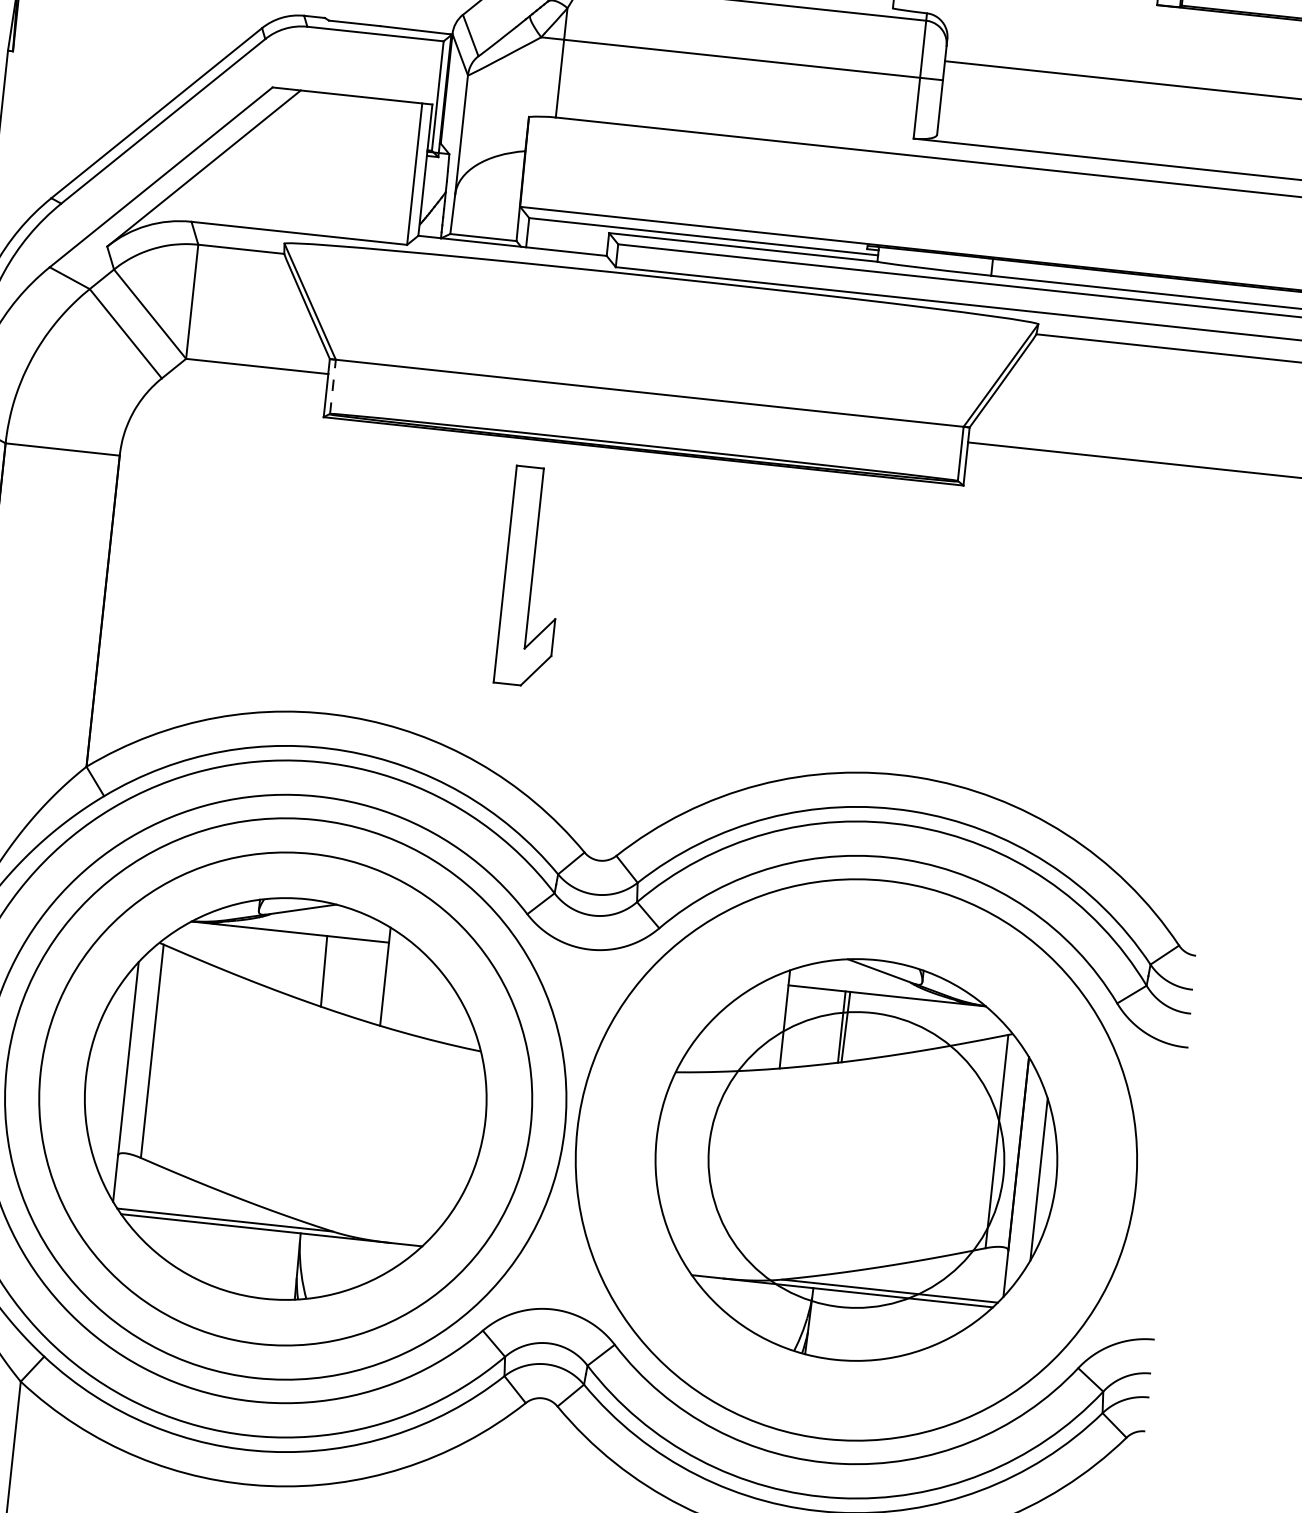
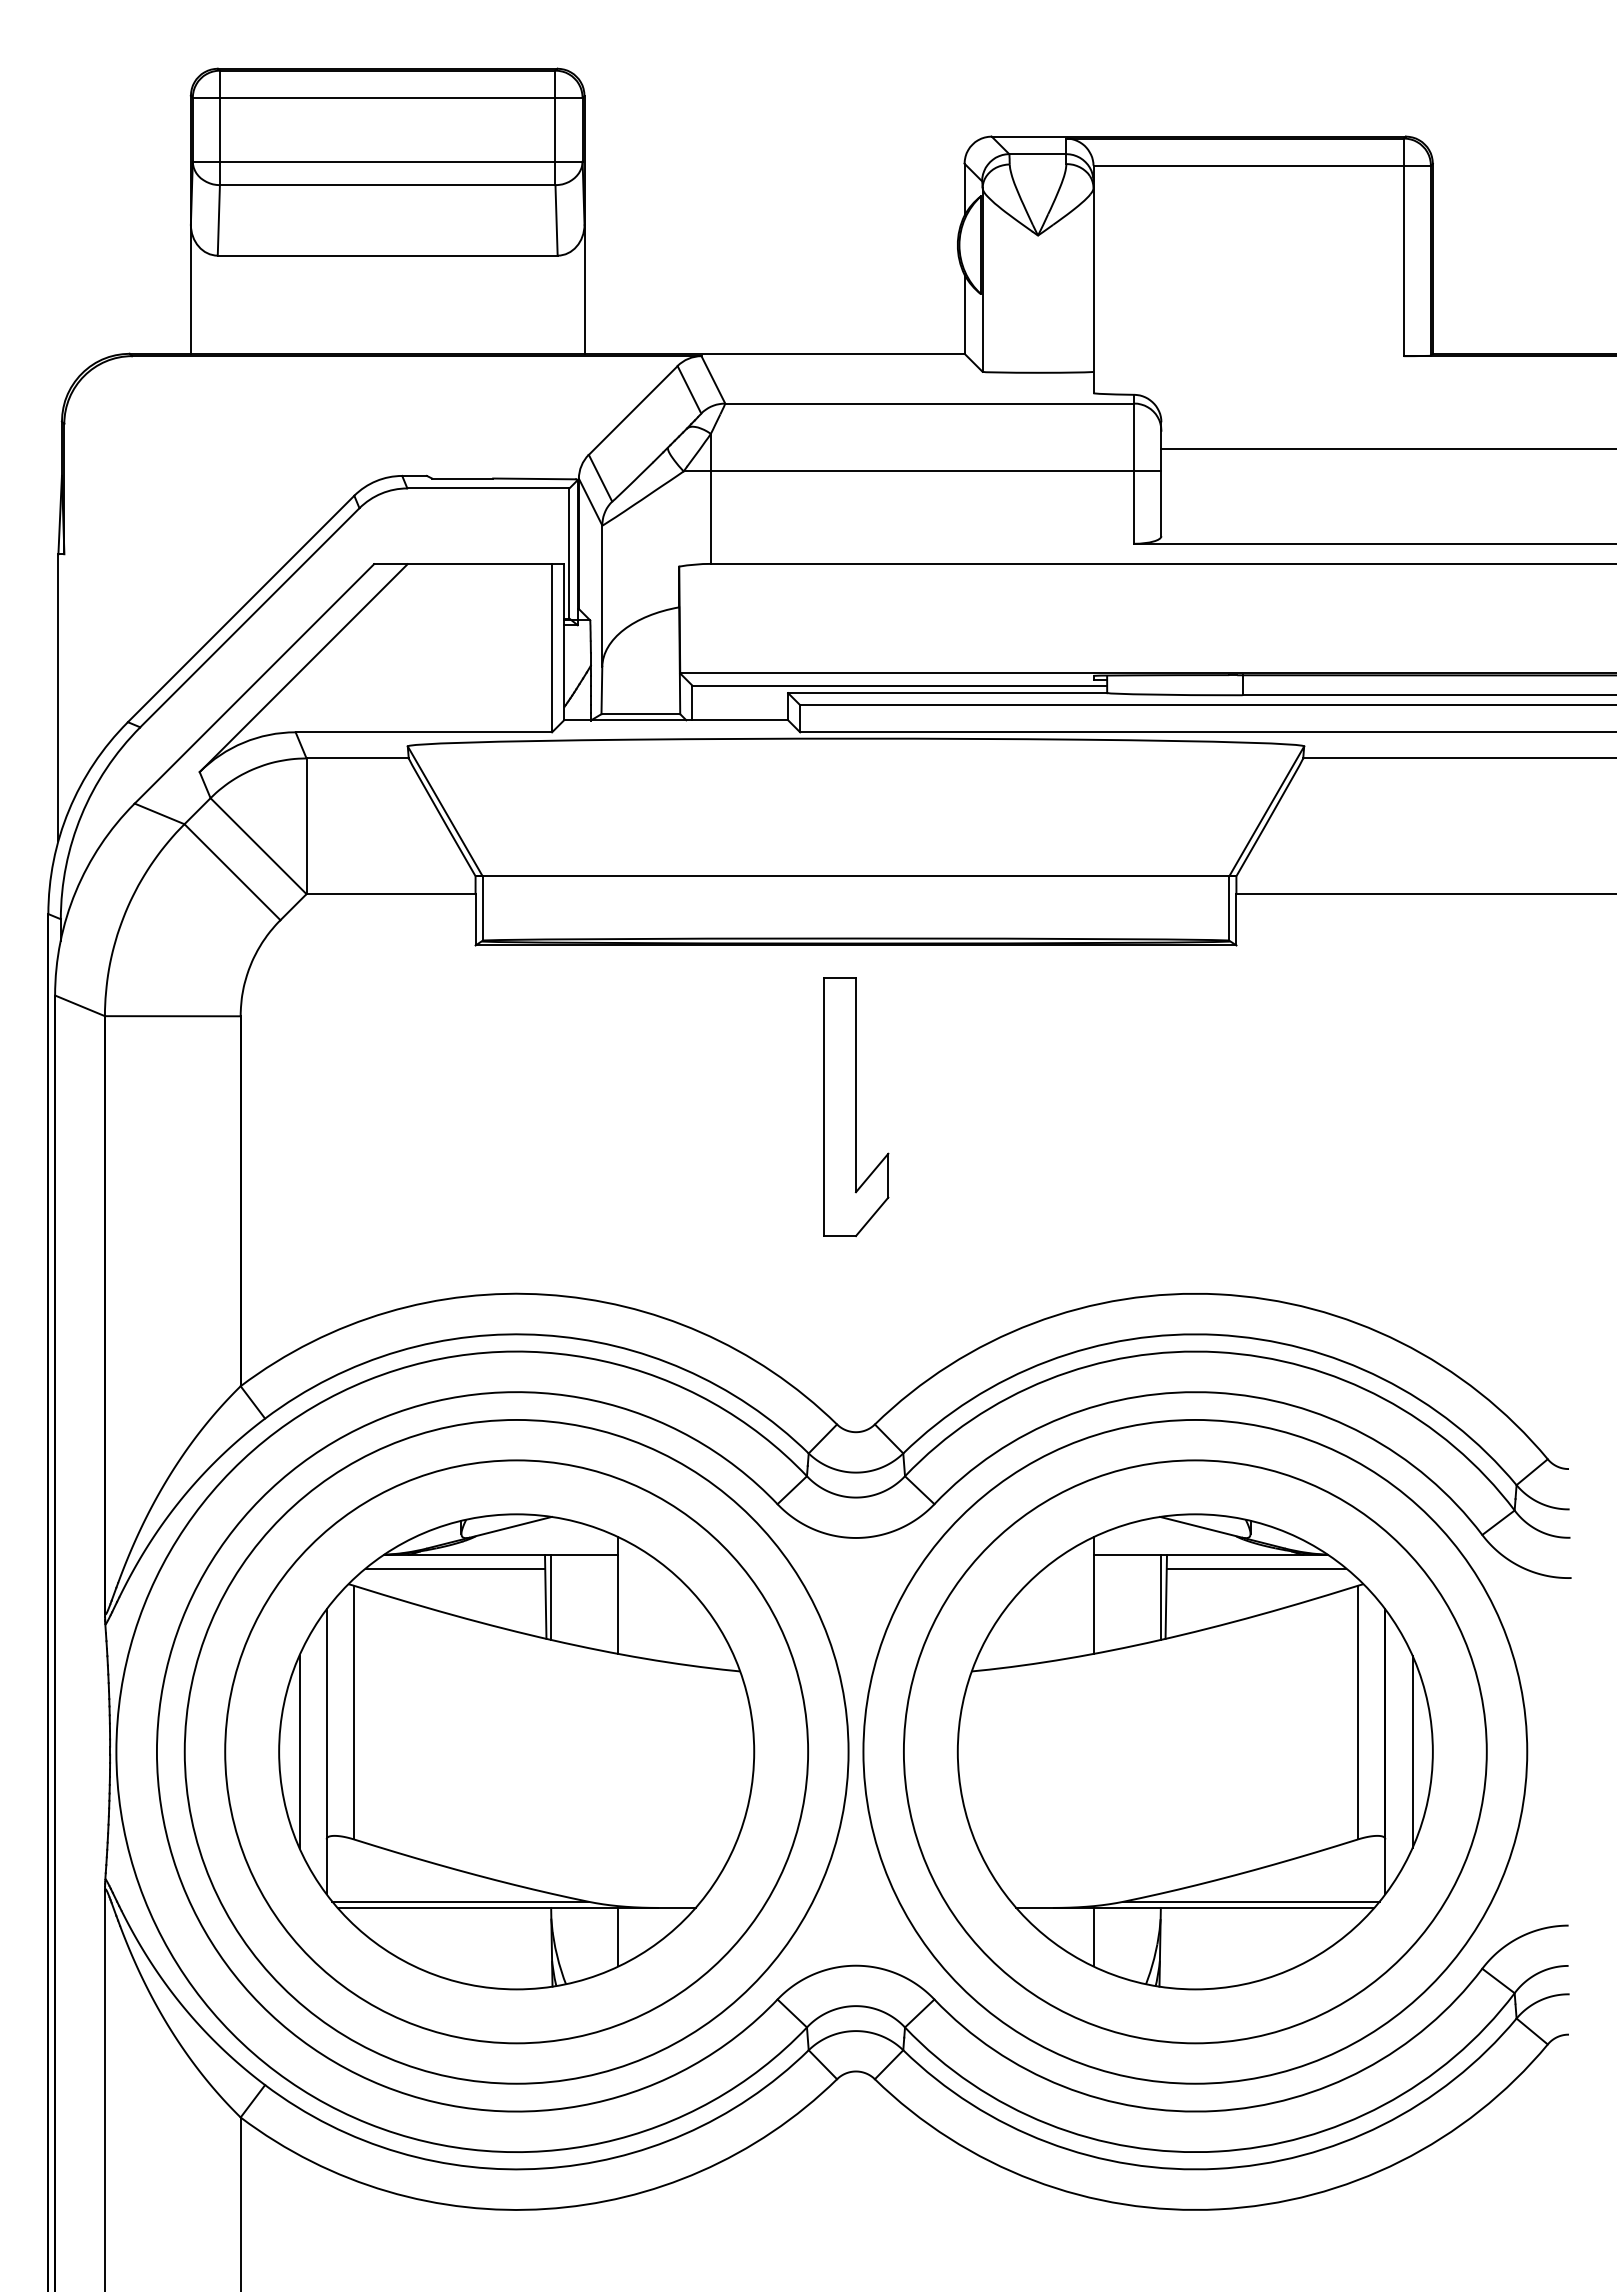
line: (332, 386) -> (482, 908), dashed -> solid
part: (532, 576) -> (856, 1106), moved
line: (250, 939) -> (455, 1568), added
line: (328, 972) -> (550, 1597), added
line: (924, 1011) -> (1256, 1568), added
line: (103, 1079) -> (299, 1751), added
circle: (855, 1159) -> (1194, 1751), size x1.67
line: (354, 1263) -> (618, 1936), added
line: (754, 1306) -> (1093, 1936), added

